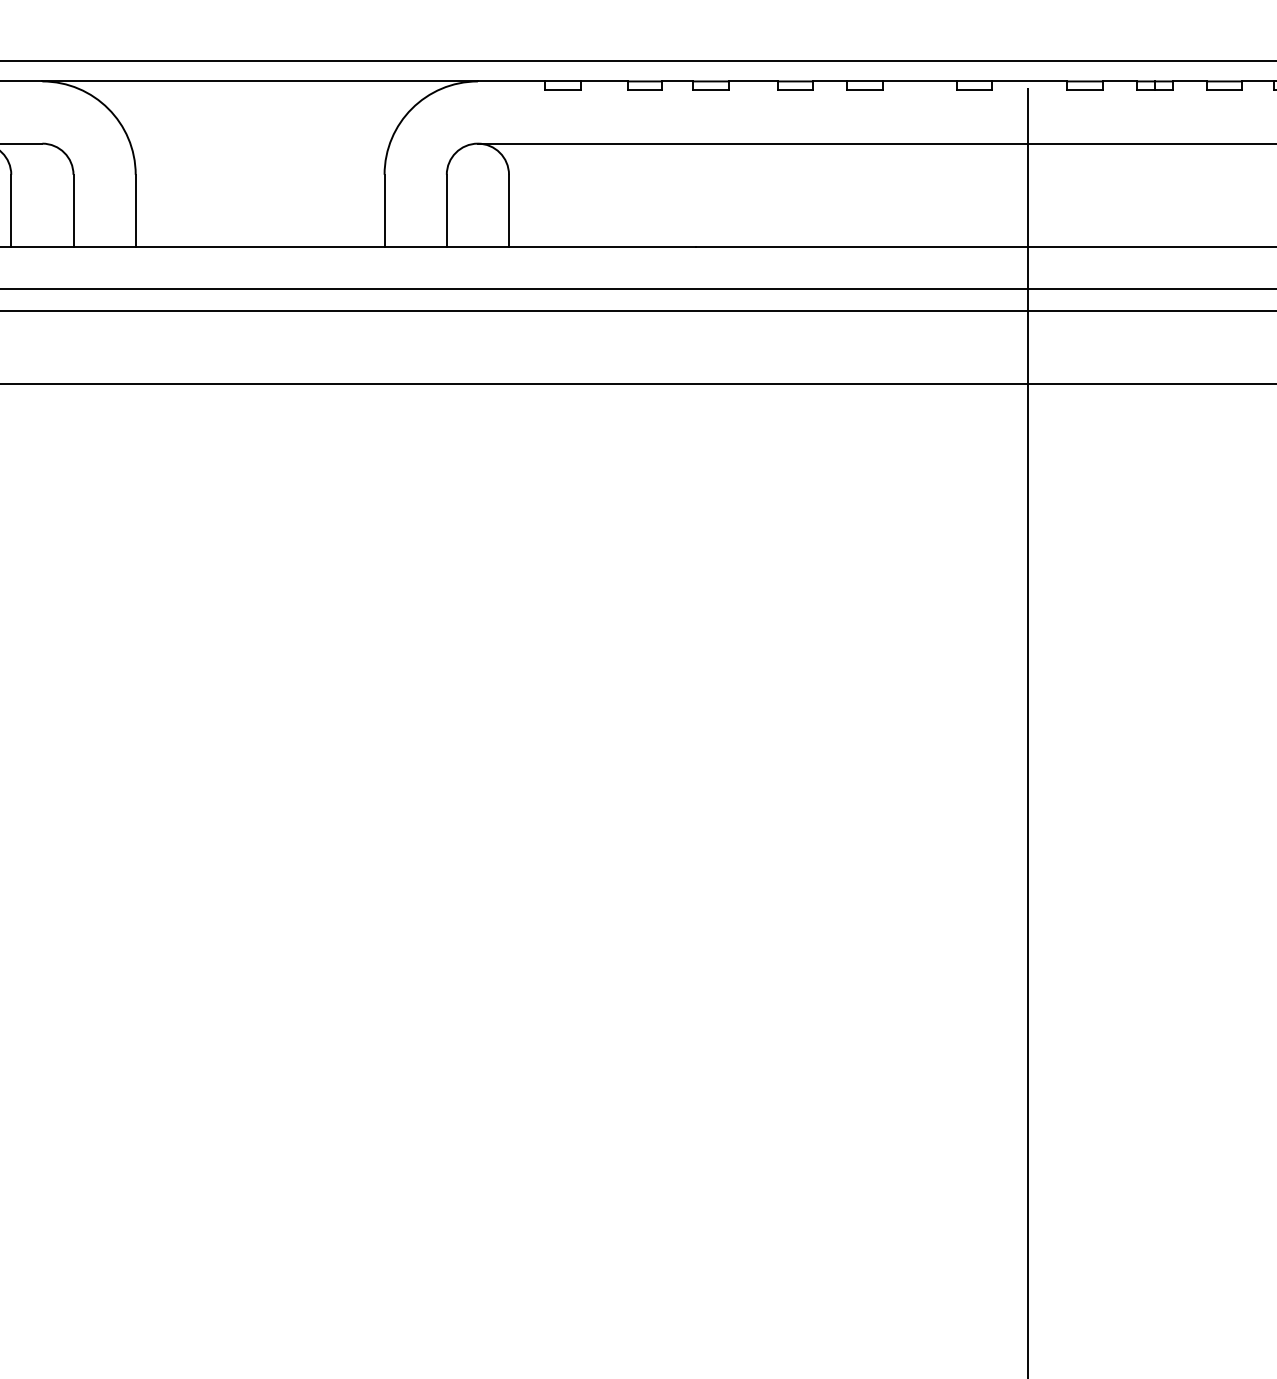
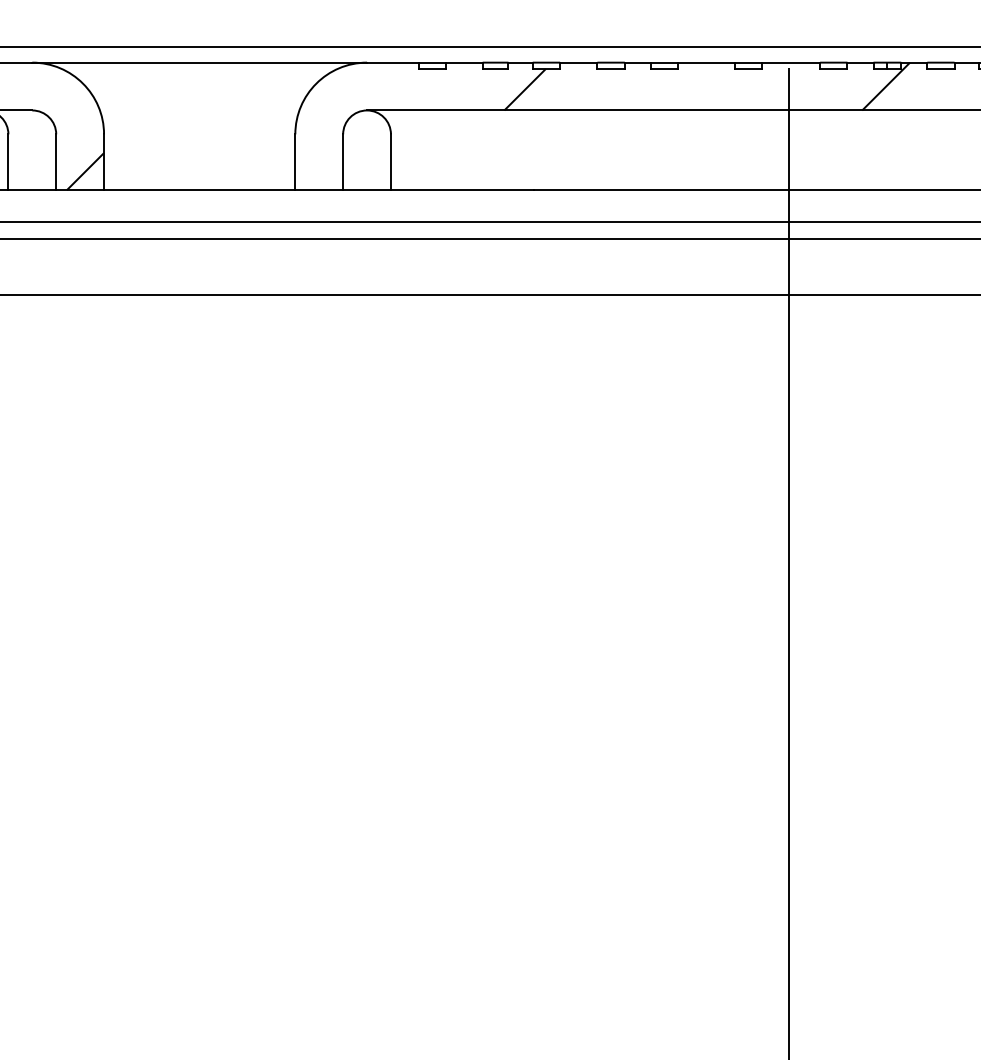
hatch: (920, 112) -> (707, 86), added
hatch: (111, 223) -> (85, 171), added

